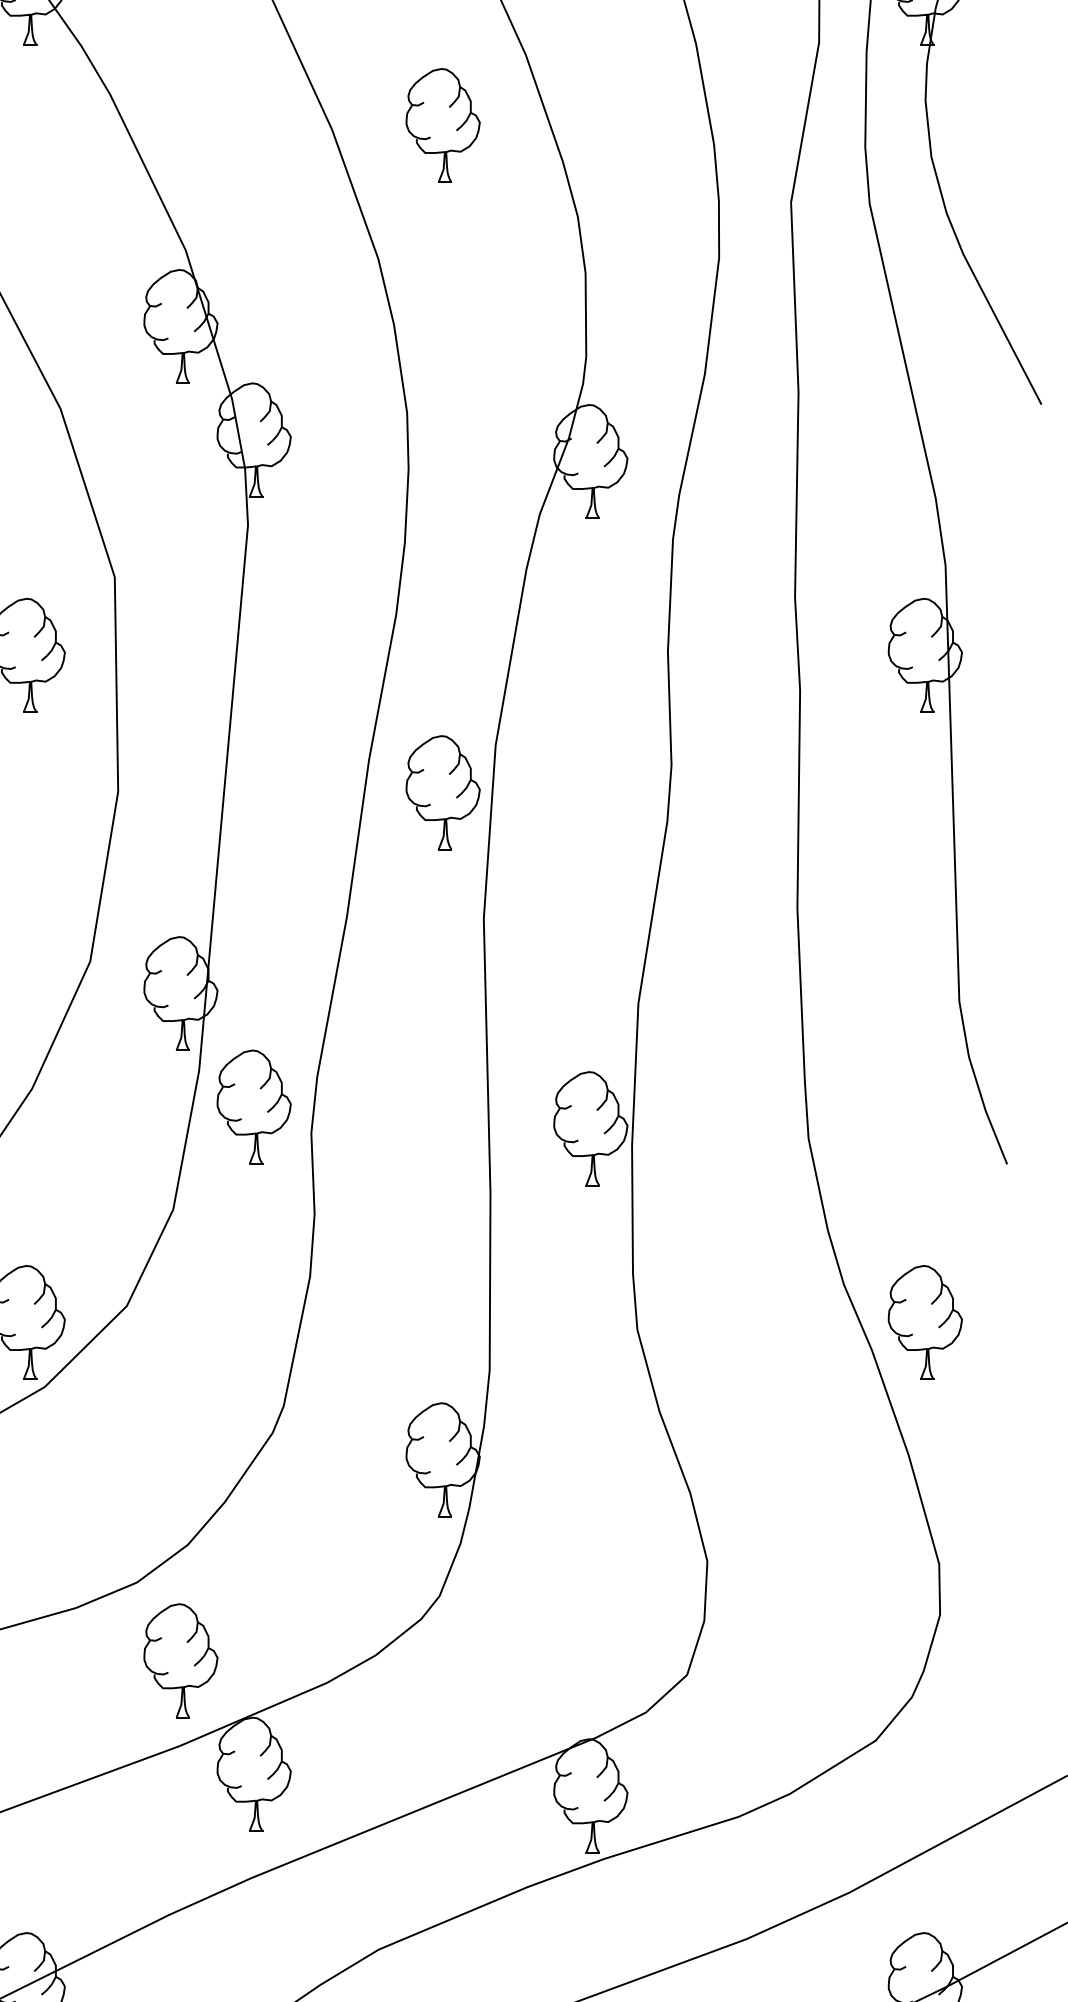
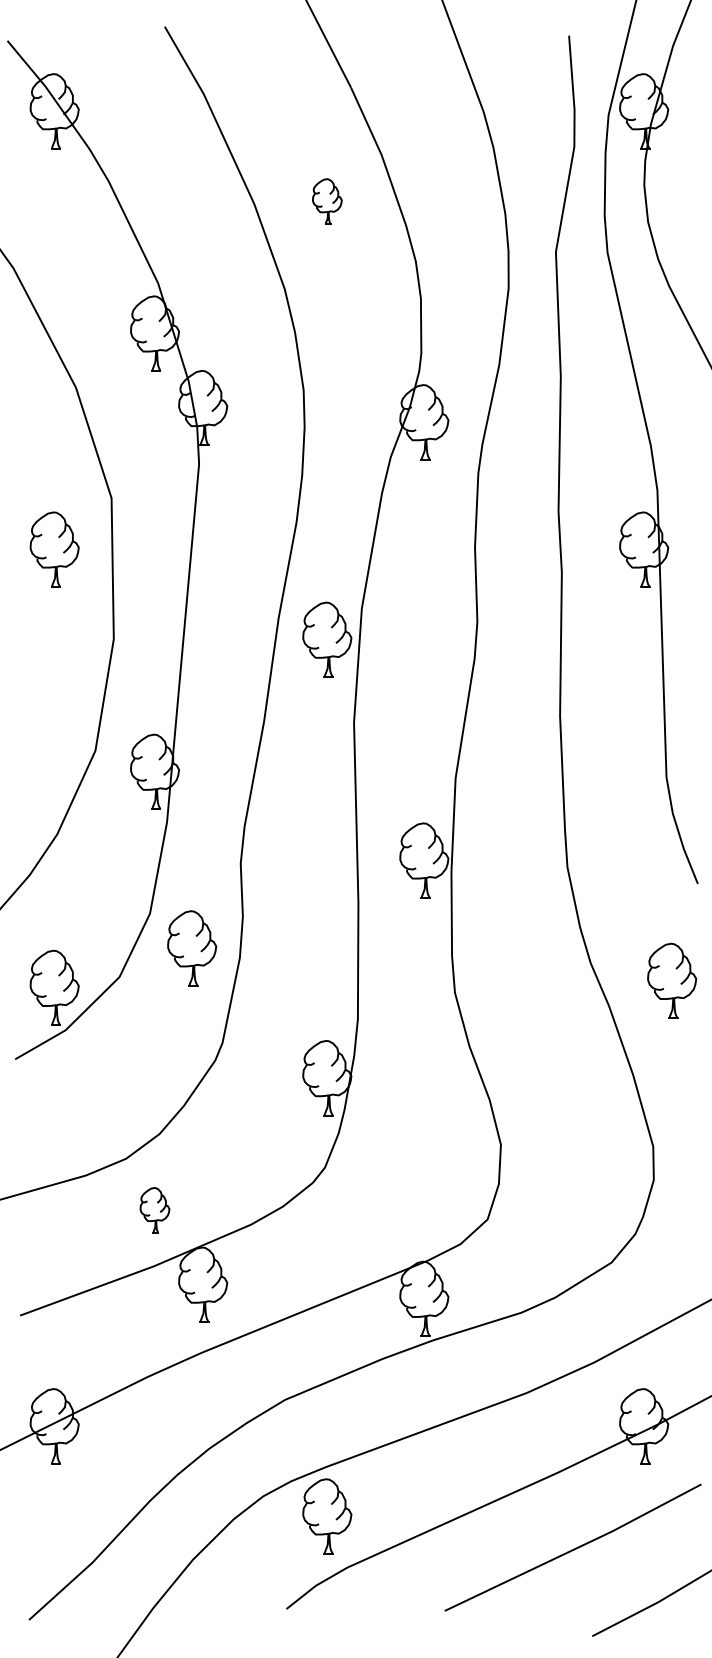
part: (443, 125) -> (327, 201), size x0.6
part: (254, 1107) -> (192, 948), moved
part: (925, 1321) -> (672, 980), moved
part: (180, 1661) -> (154, 1210), size x0.6

